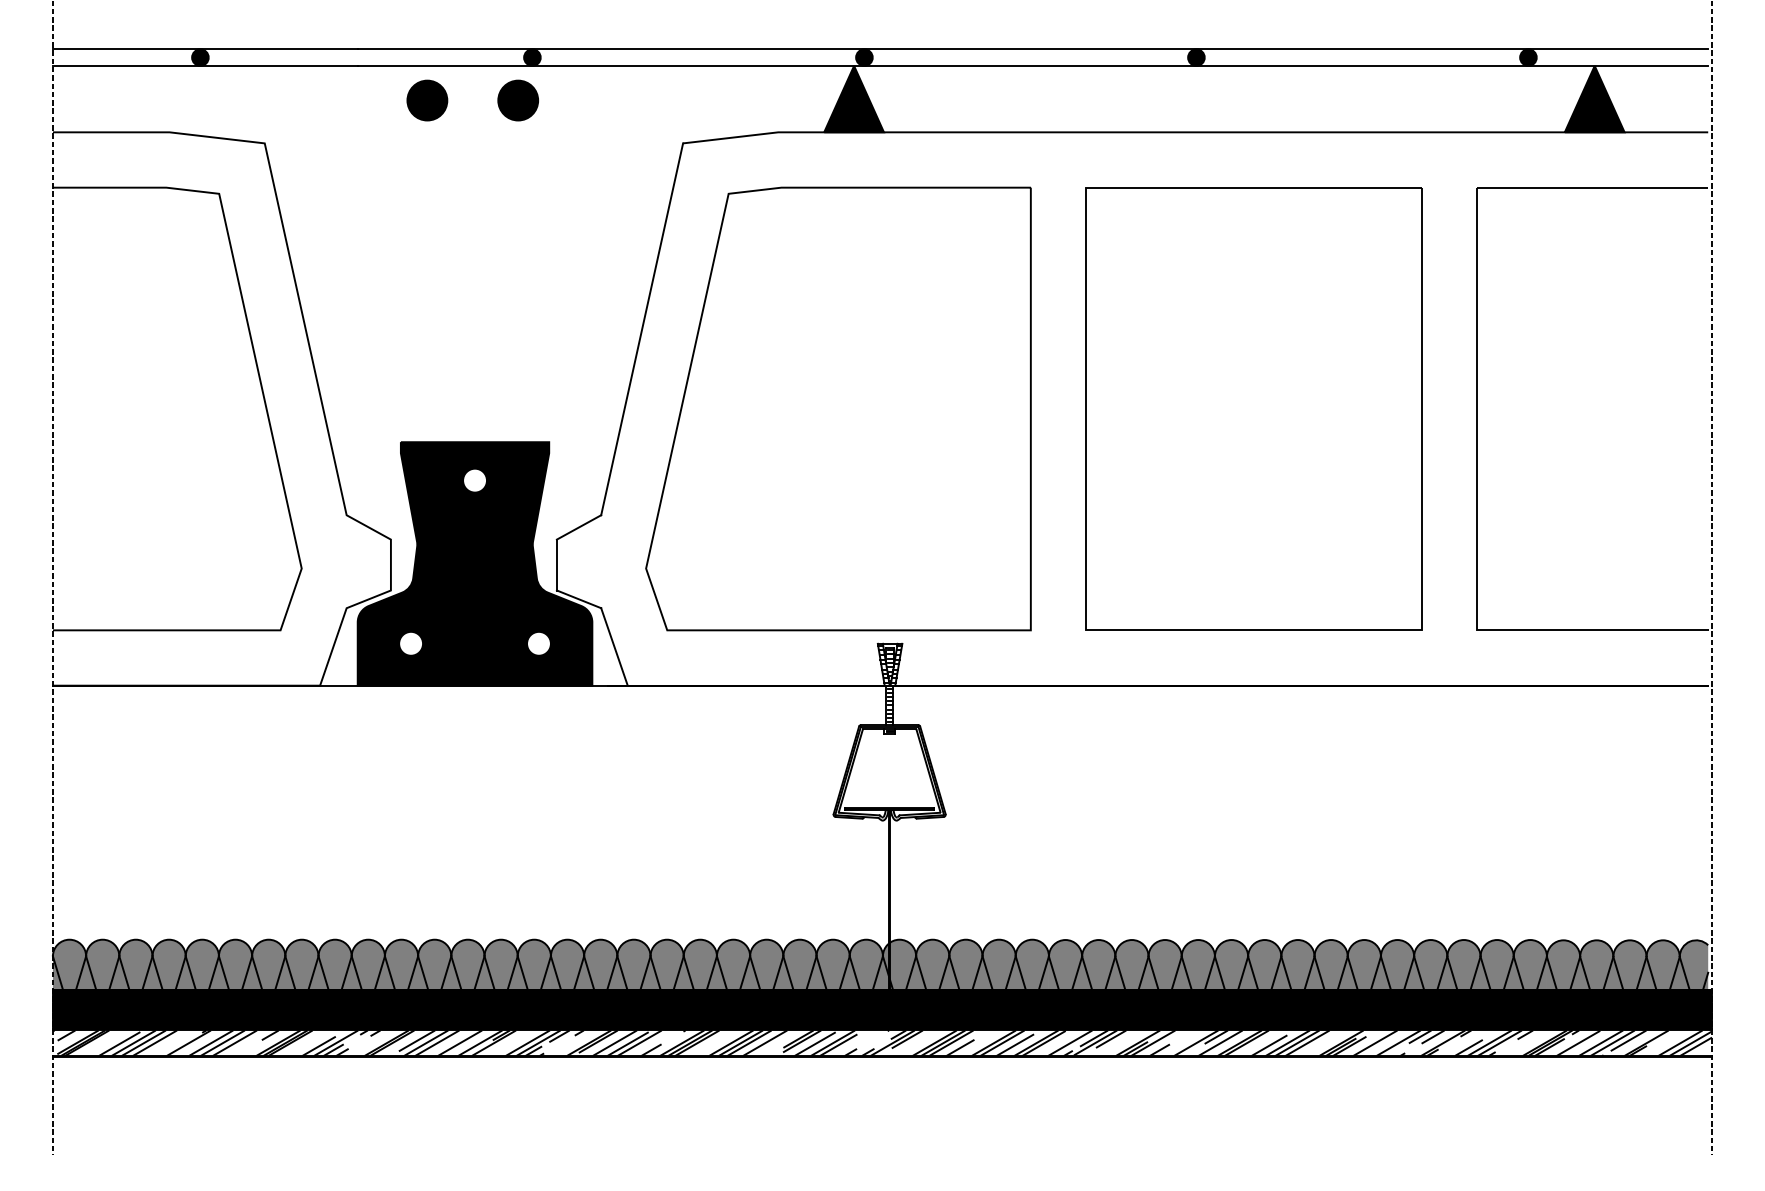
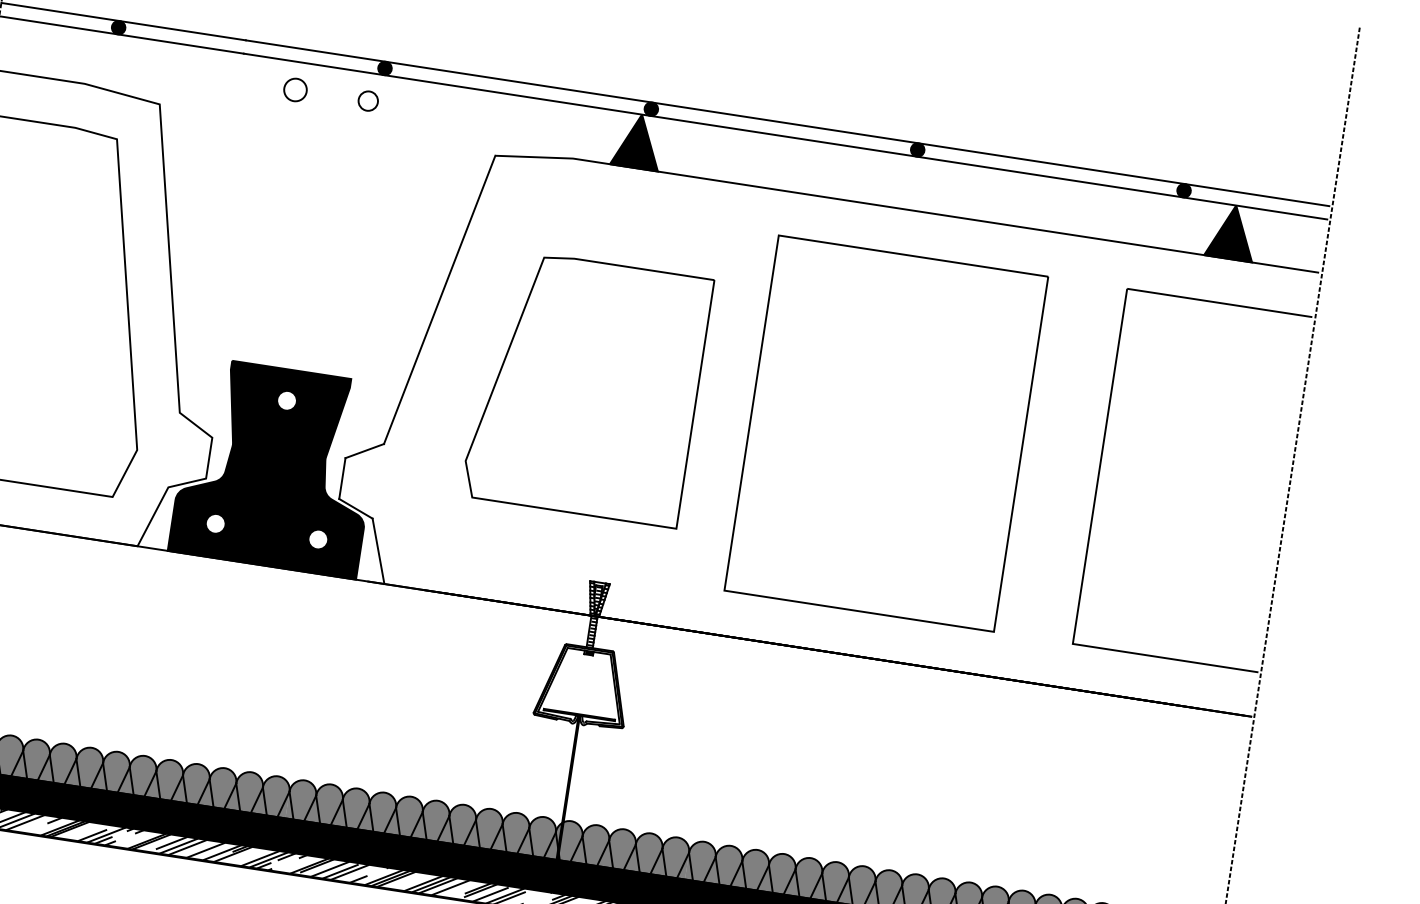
part: (427, 100) -> (295, 89), size x0.7
part: (517, 100) -> (367, 101), size x0.6
part: (838, 408) -> (587, 387), size x0.7
part: (1253, 408) -> (885, 433), moved

